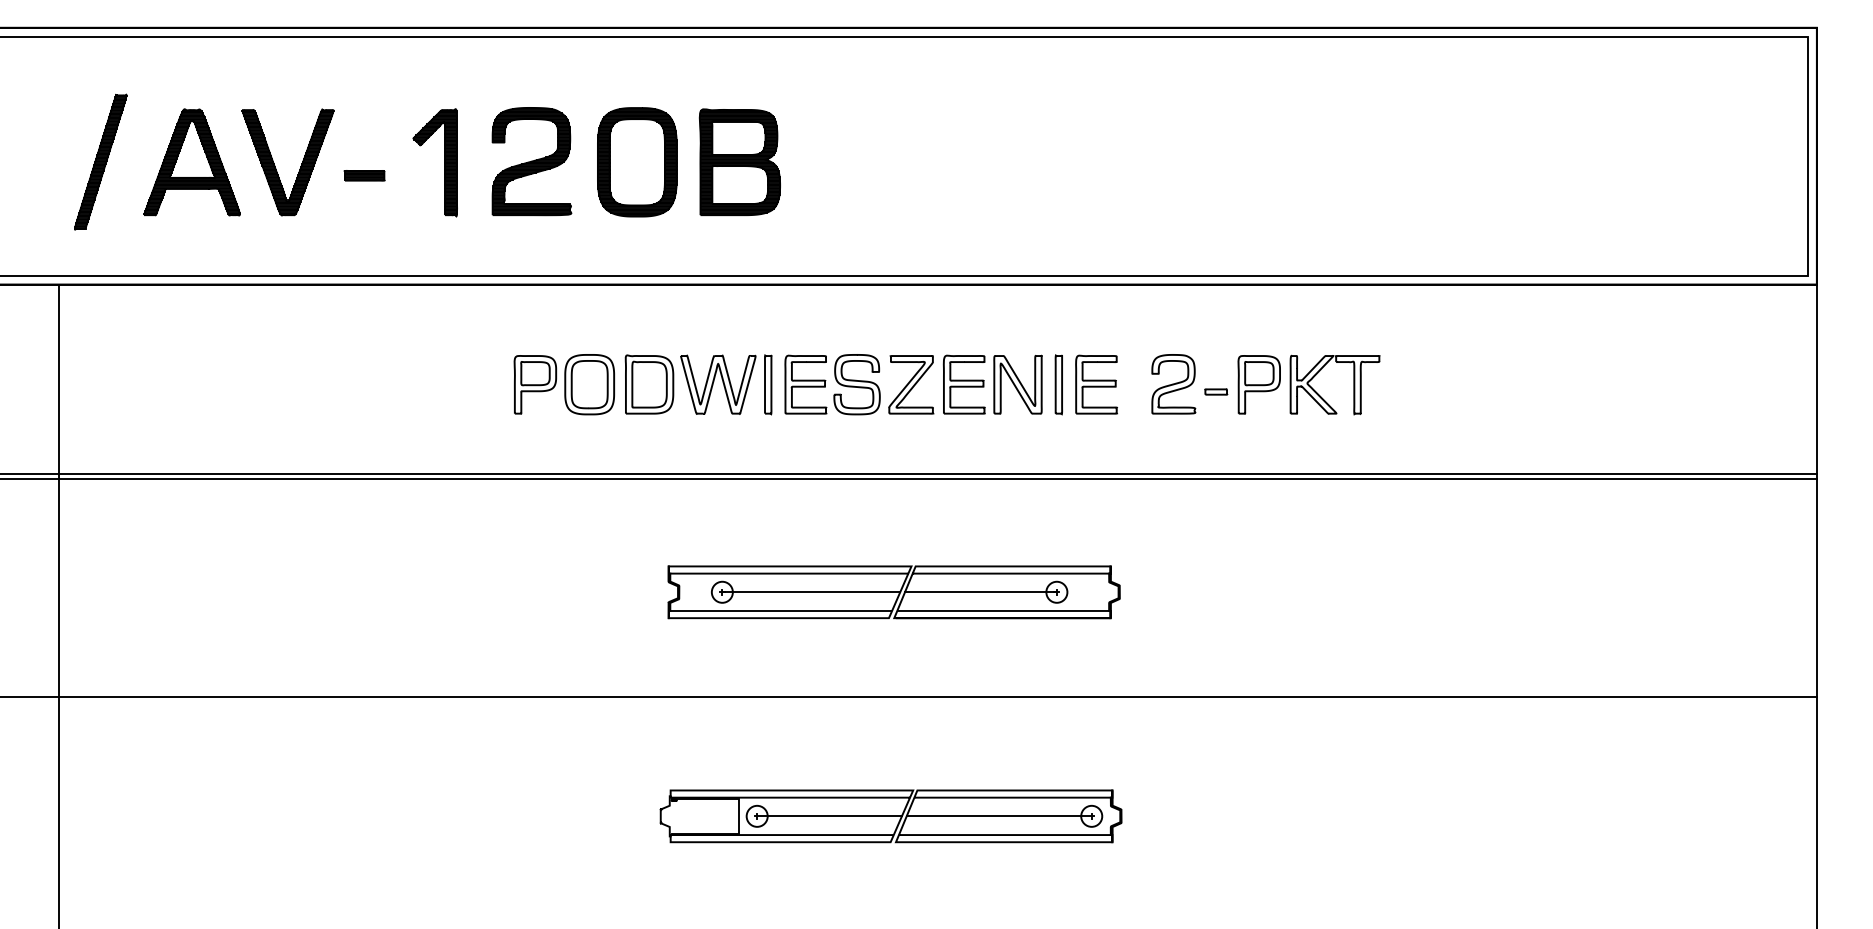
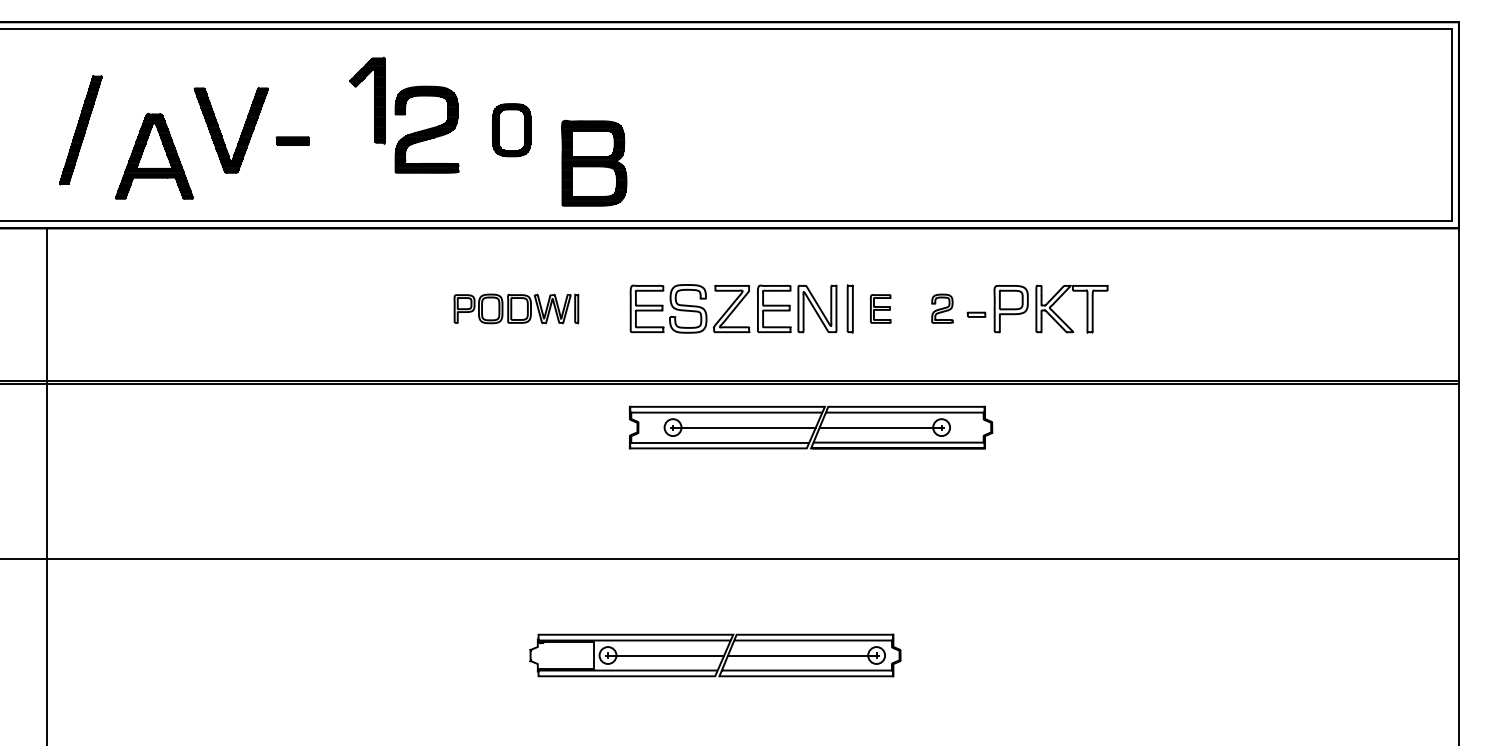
part: (192, 161) -> (154, 155), moved
part: (636, 161) -> (511, 129), size x0.6
part: (443, 162) -> (374, 100), moved
part: (740, 162) -> (594, 163), moved
part: (643, 384) -> (516, 308), size x0.6
part: (1096, 384) -> (880, 308), size x0.6
part: (1173, 384) -> (942, 308), size x0.6
part: (893, 592) -> (810, 427), moved

